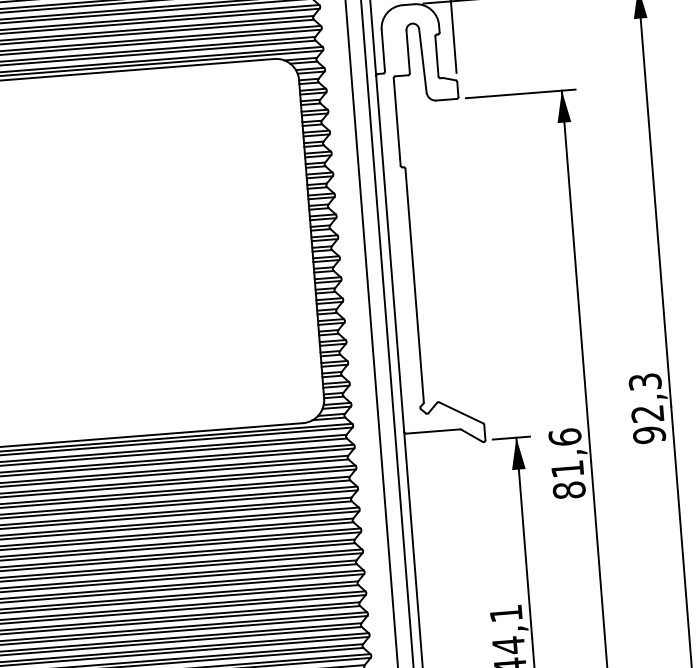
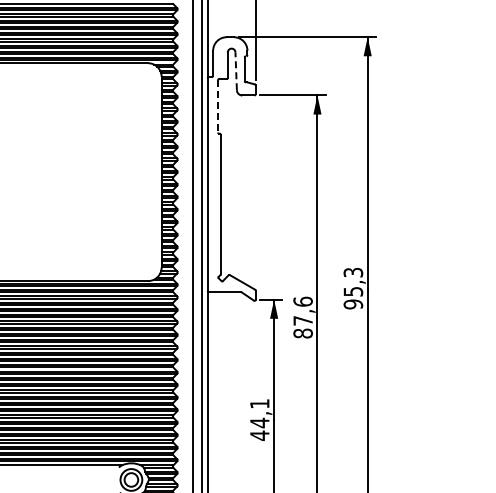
line: (423, 61) -> (236, 71), solid -> dashed
line: (397, 122) -> (218, 106), solid -> dashed
text: (647, 413) -> (353, 291), 92,3 -> 95,3
text: (566, 468) -> (302, 320), 81,6 -> 87,6

